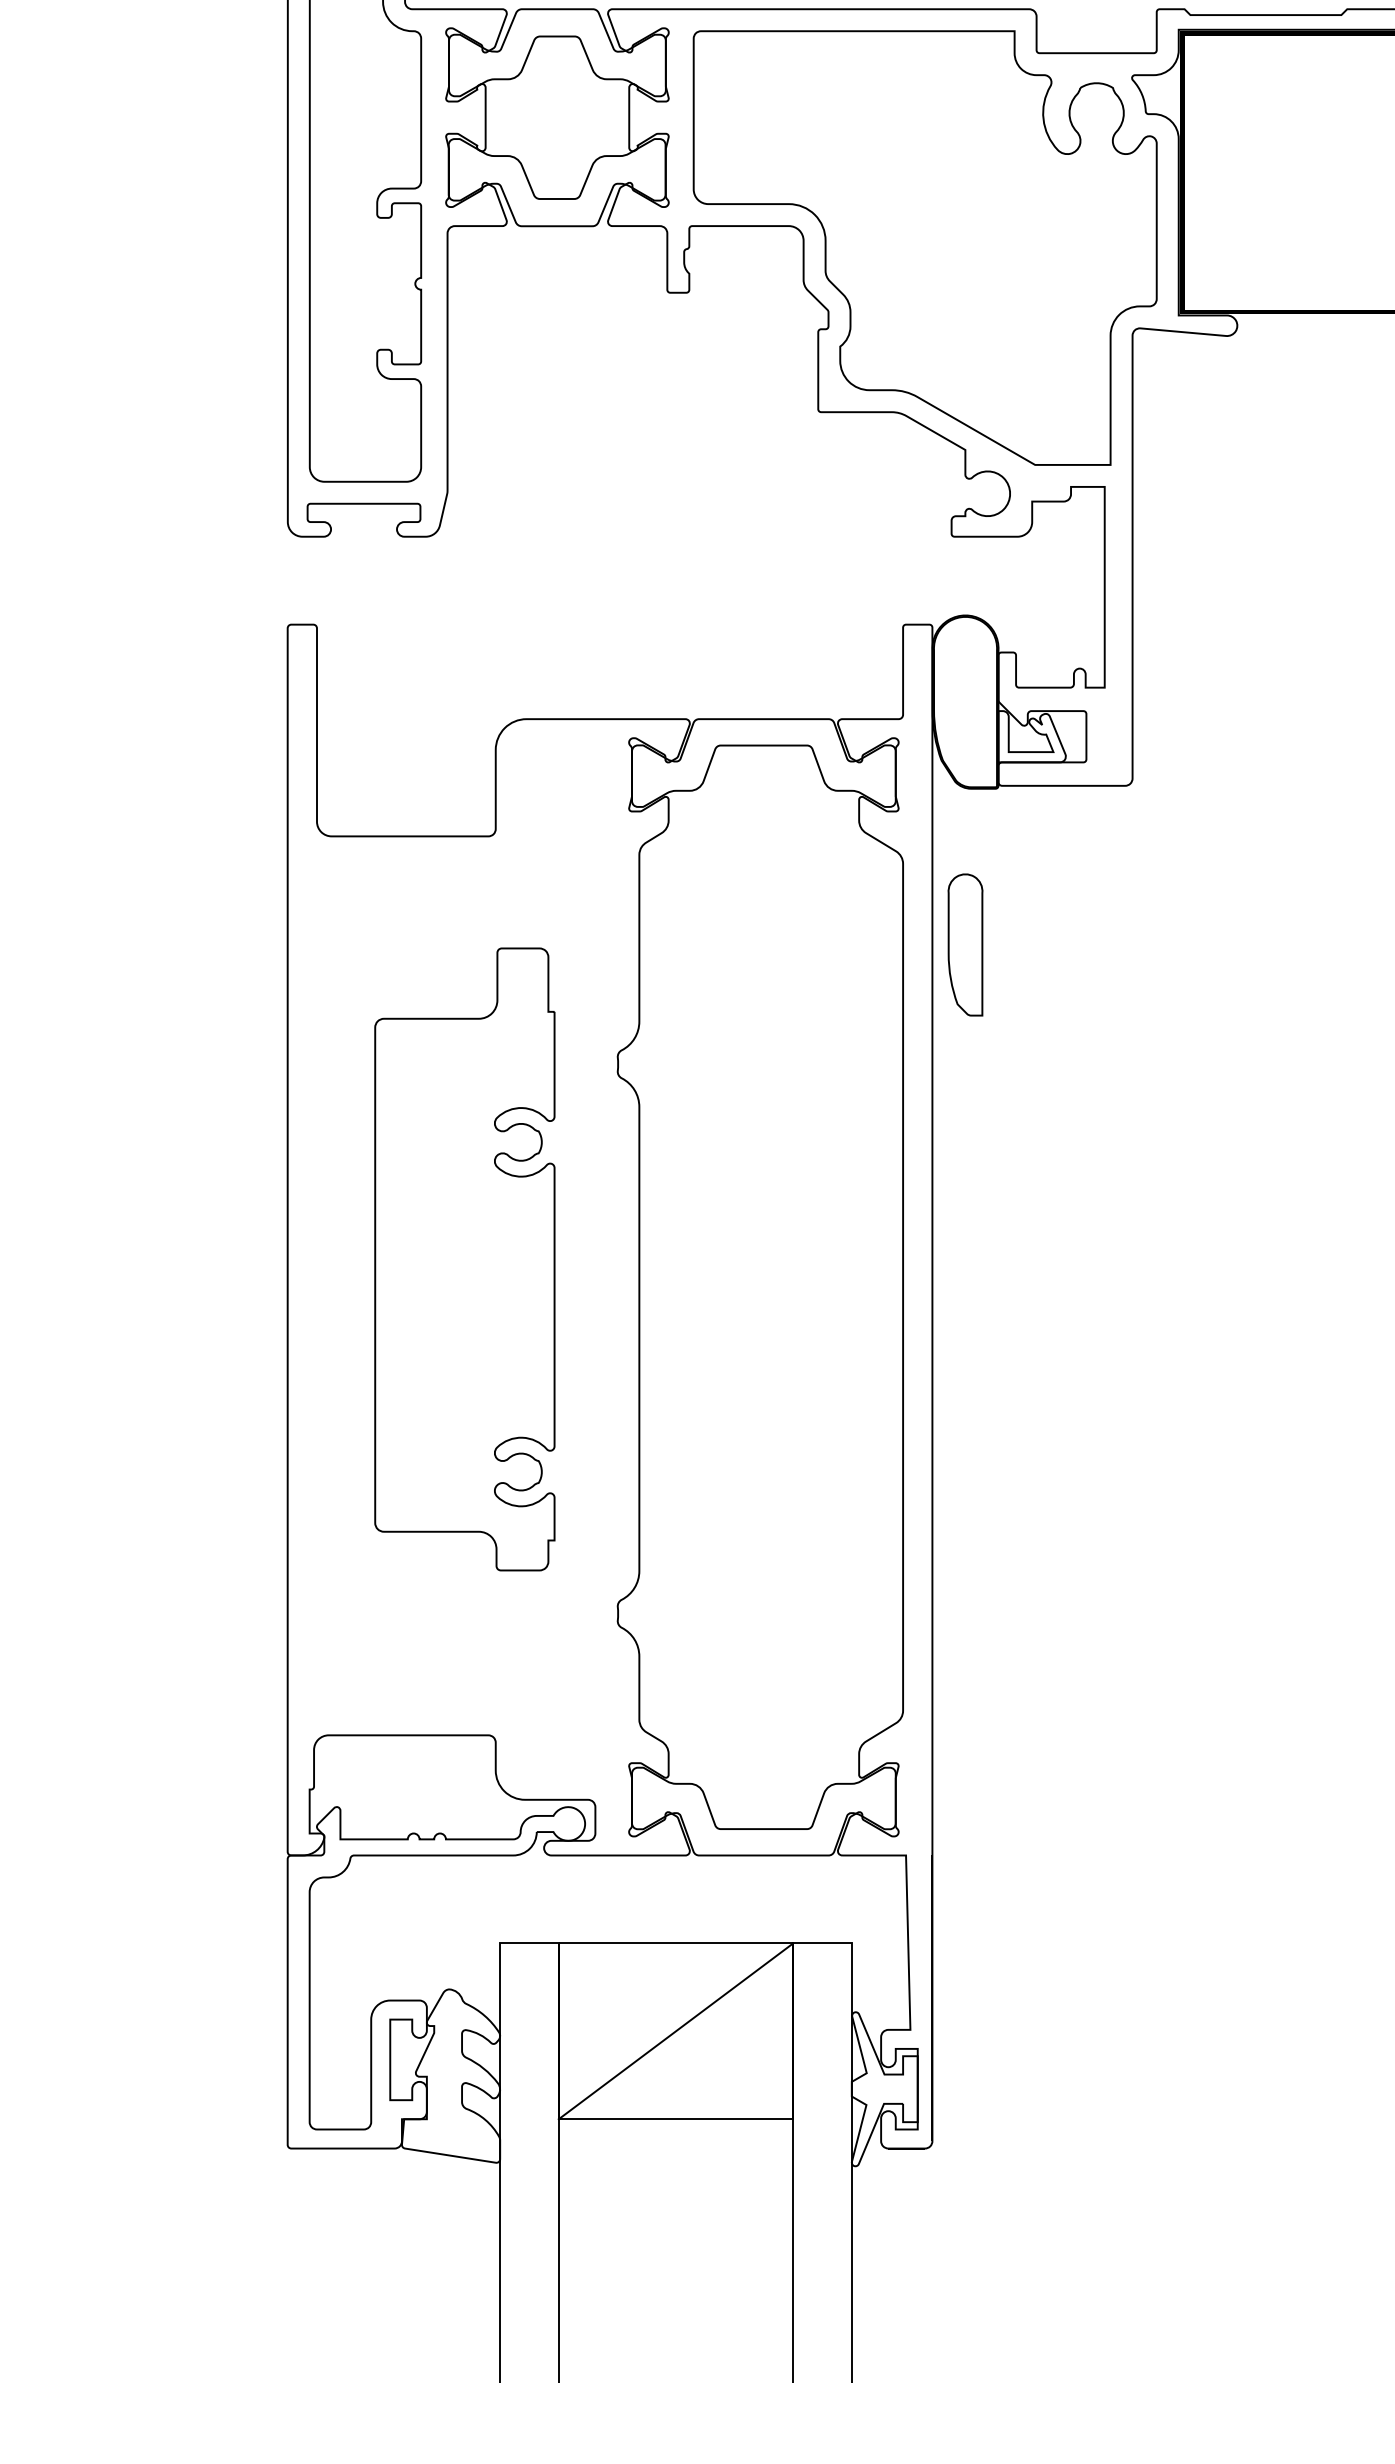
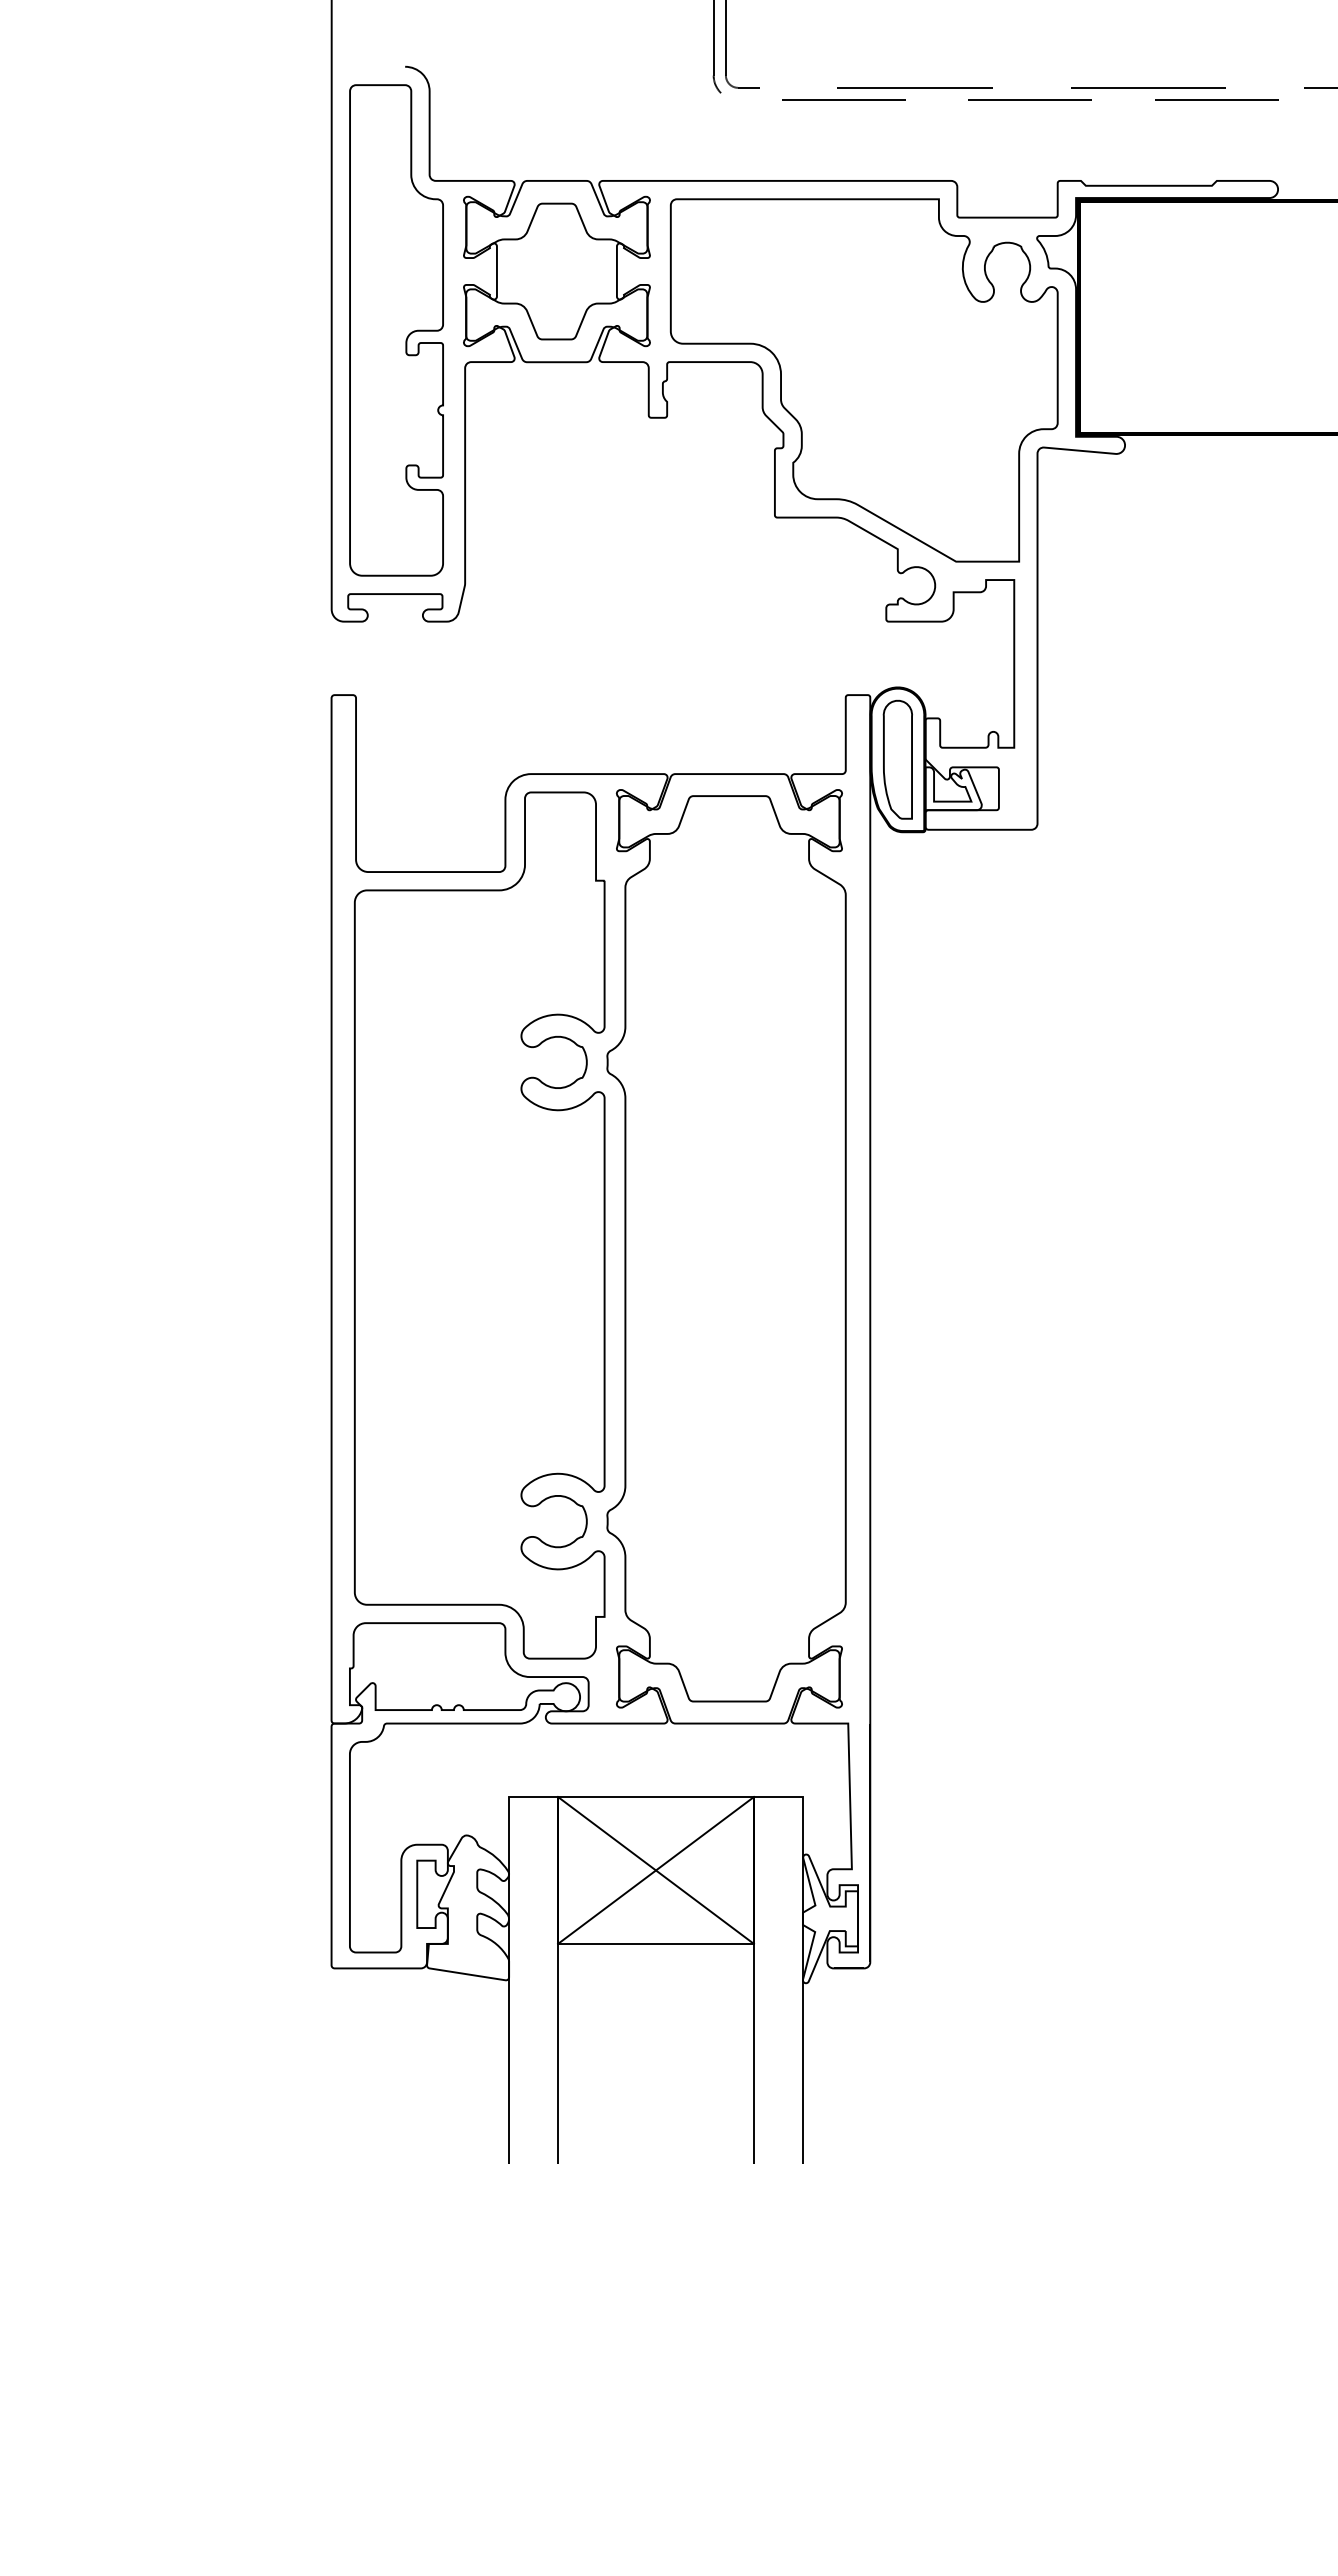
part: (964, 944) -> (897, 759), moved
part: (464, 1259) -> (479, 1225), size x1.67
line: (675, 2031) -> (655, 1870), added

